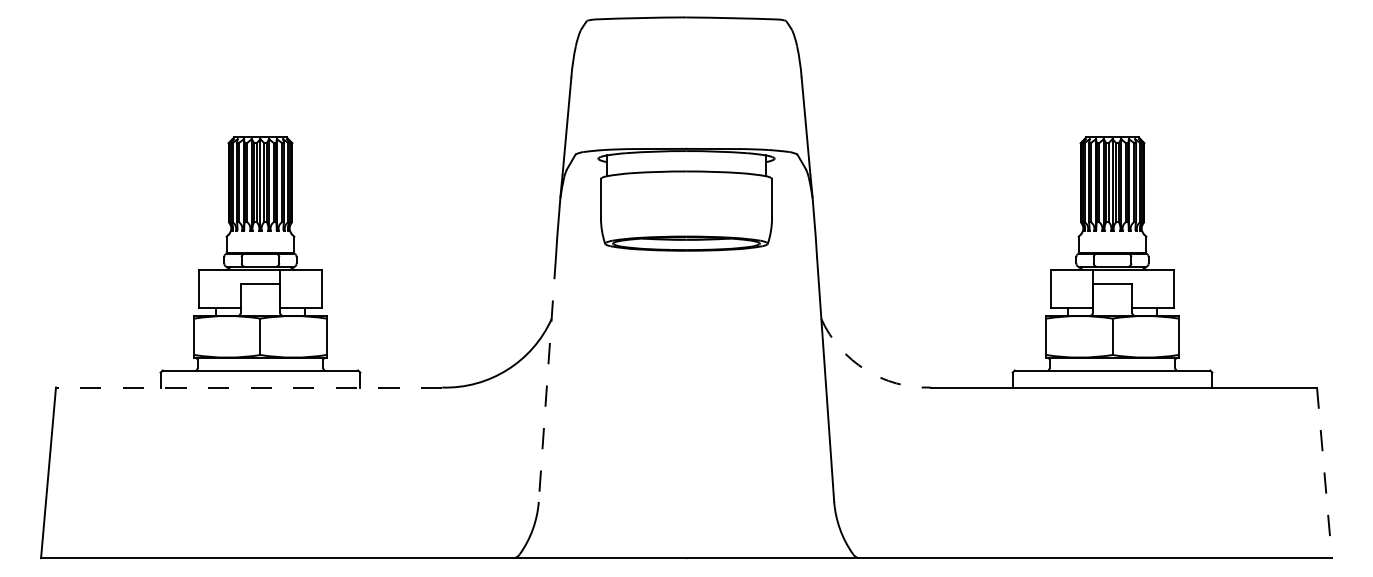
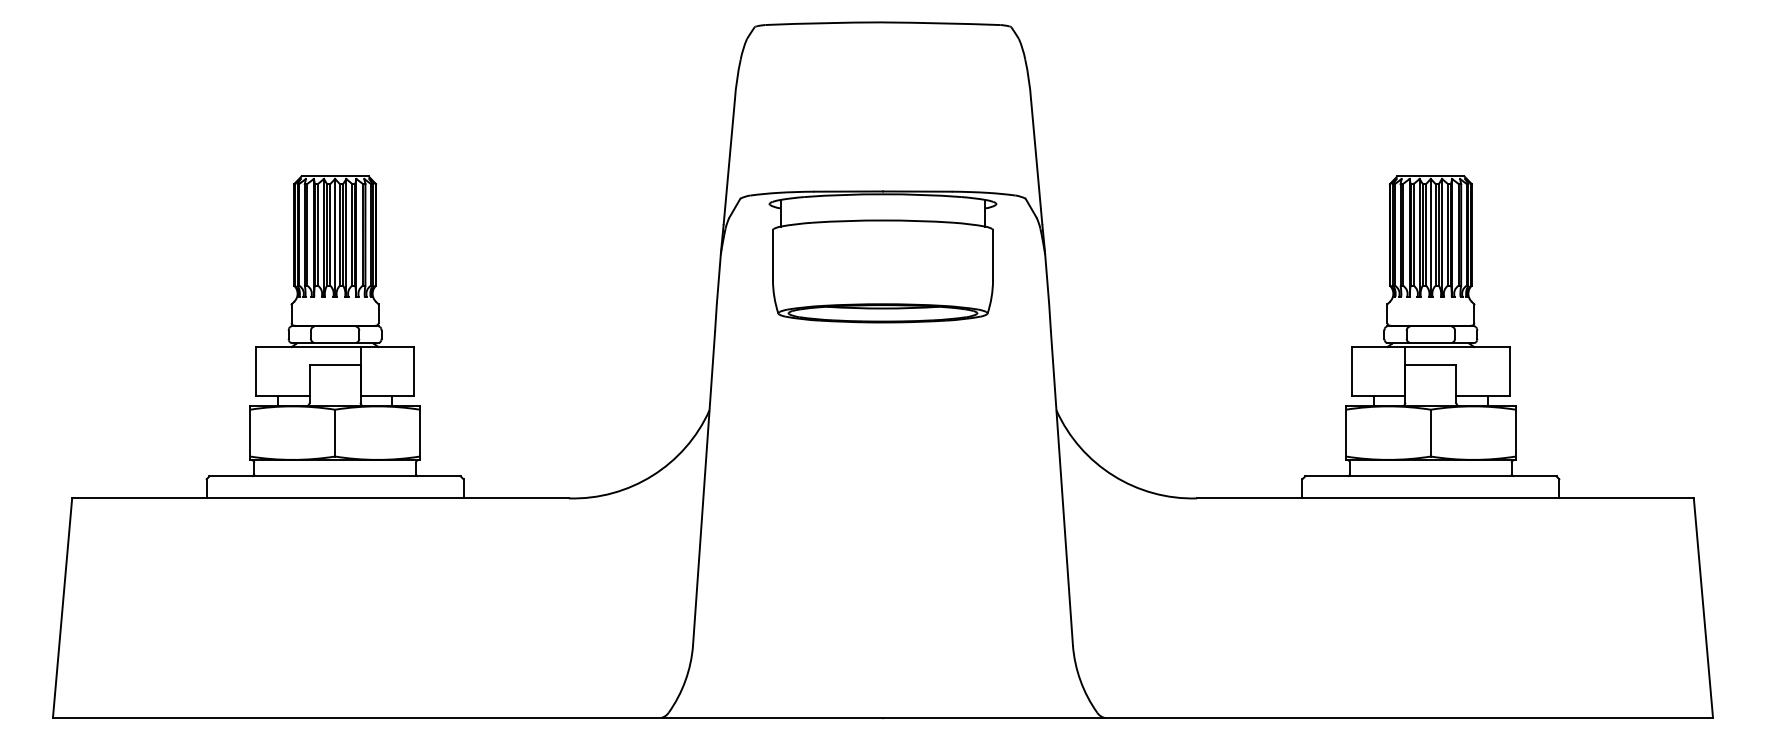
arc: (865, 369) -> (1113, 475), dashed -> solid
line: (547, 380) -> (704, 489), dashed -> solid
line: (249, 387) -> (320, 498), dashed -> solid
line: (1324, 473) -> (1703, 608), dashed -> solid

